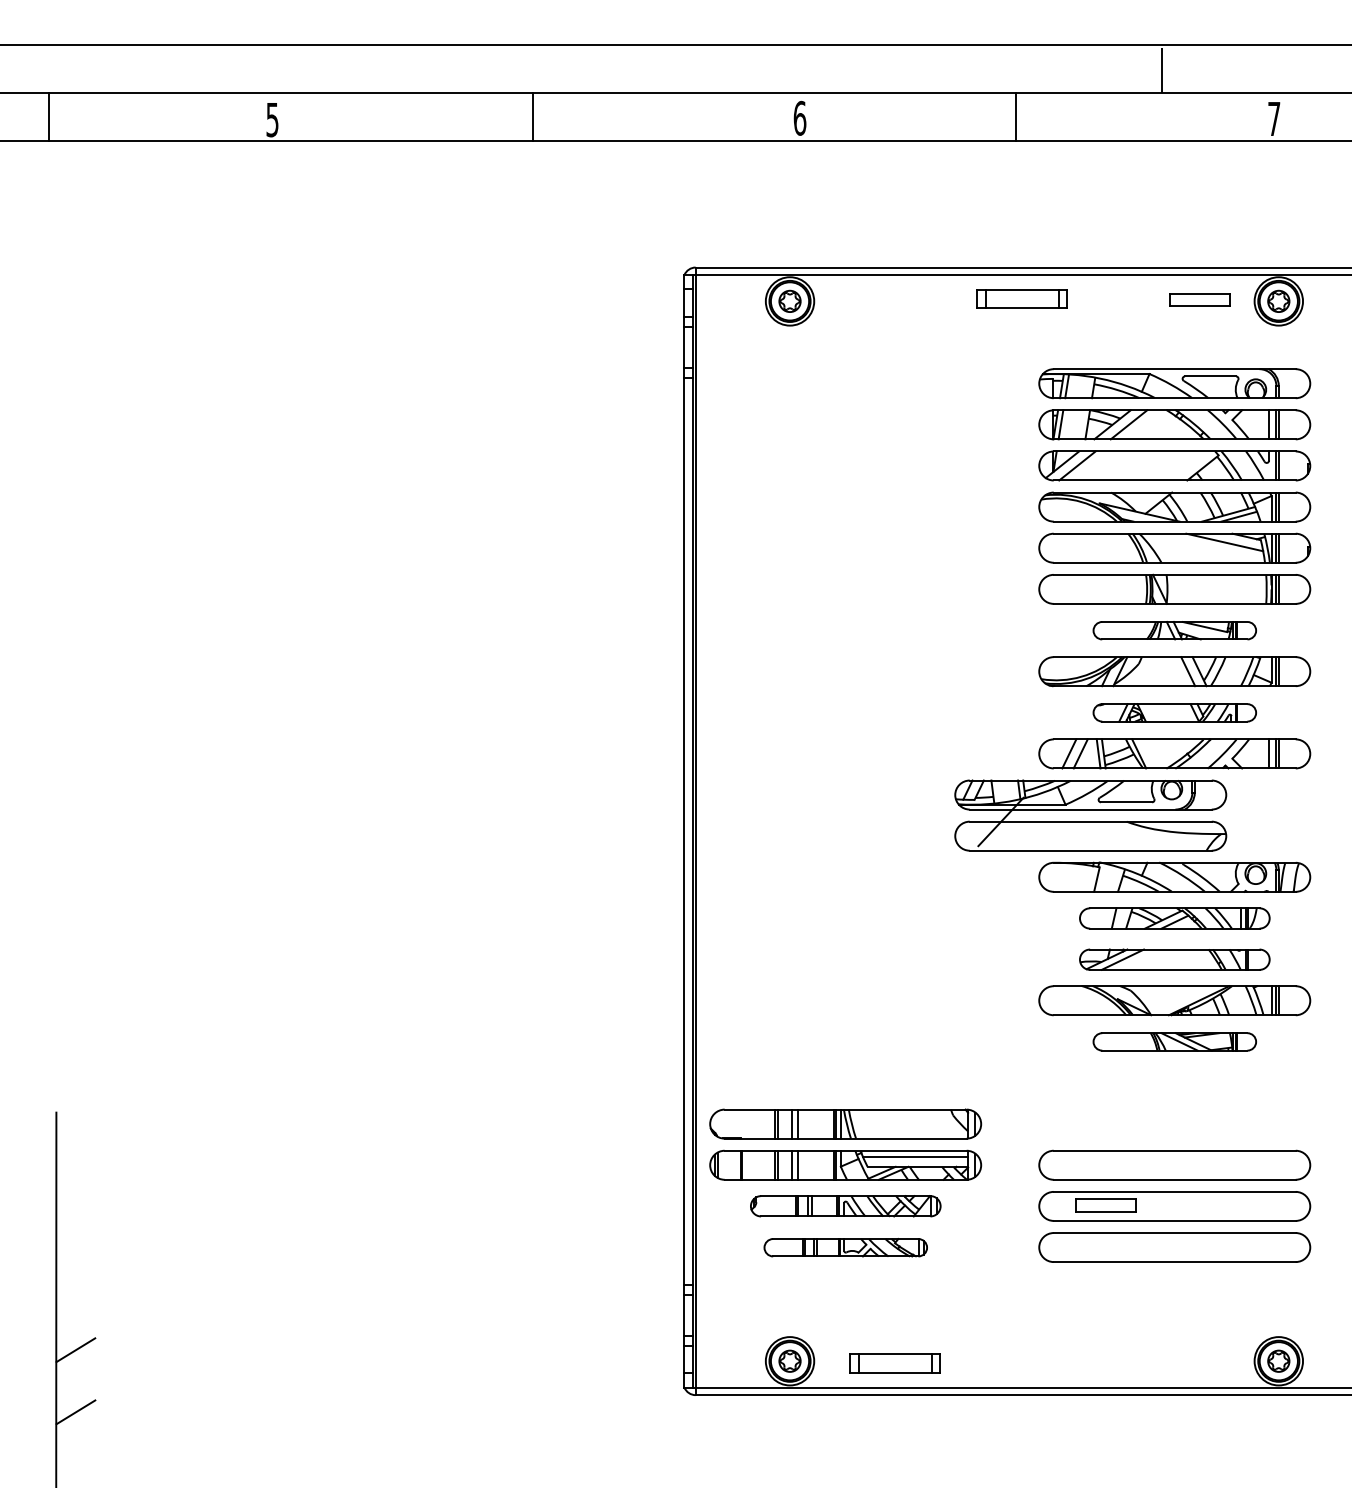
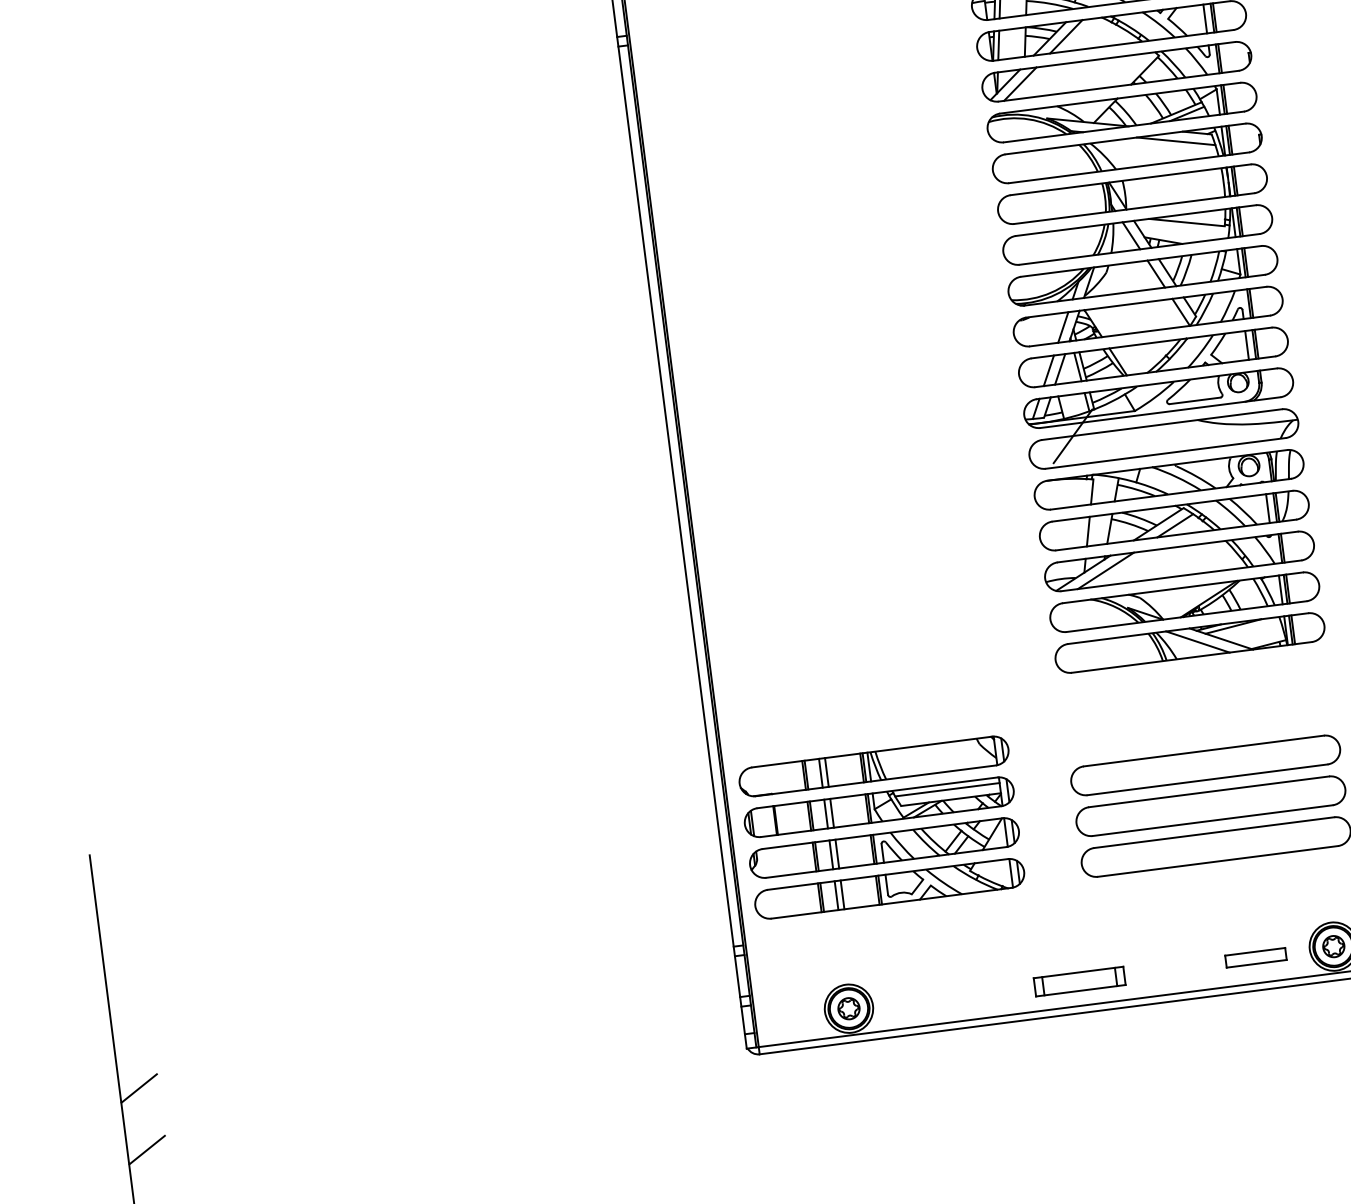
part: (1174, 630) -> (1137, 235), size x1.67
part: (1174, 712) -> (1147, 316), size x1.67
part: (1090, 815) -> (1161, 418), moved
part: (1174, 918) -> (1174, 520), size x1.43
part: (1174, 959) -> (1179, 561), size x1.43
part: (1174, 1041) -> (1189, 642), size x1.67
part: (845, 1205) -> (884, 847), size x1.43
part: (1105, 1205) -> (1255, 957), moved
part: (845, 1247) -> (889, 888), size x1.67
part: (894, 1363) -> (1078, 981), moved

